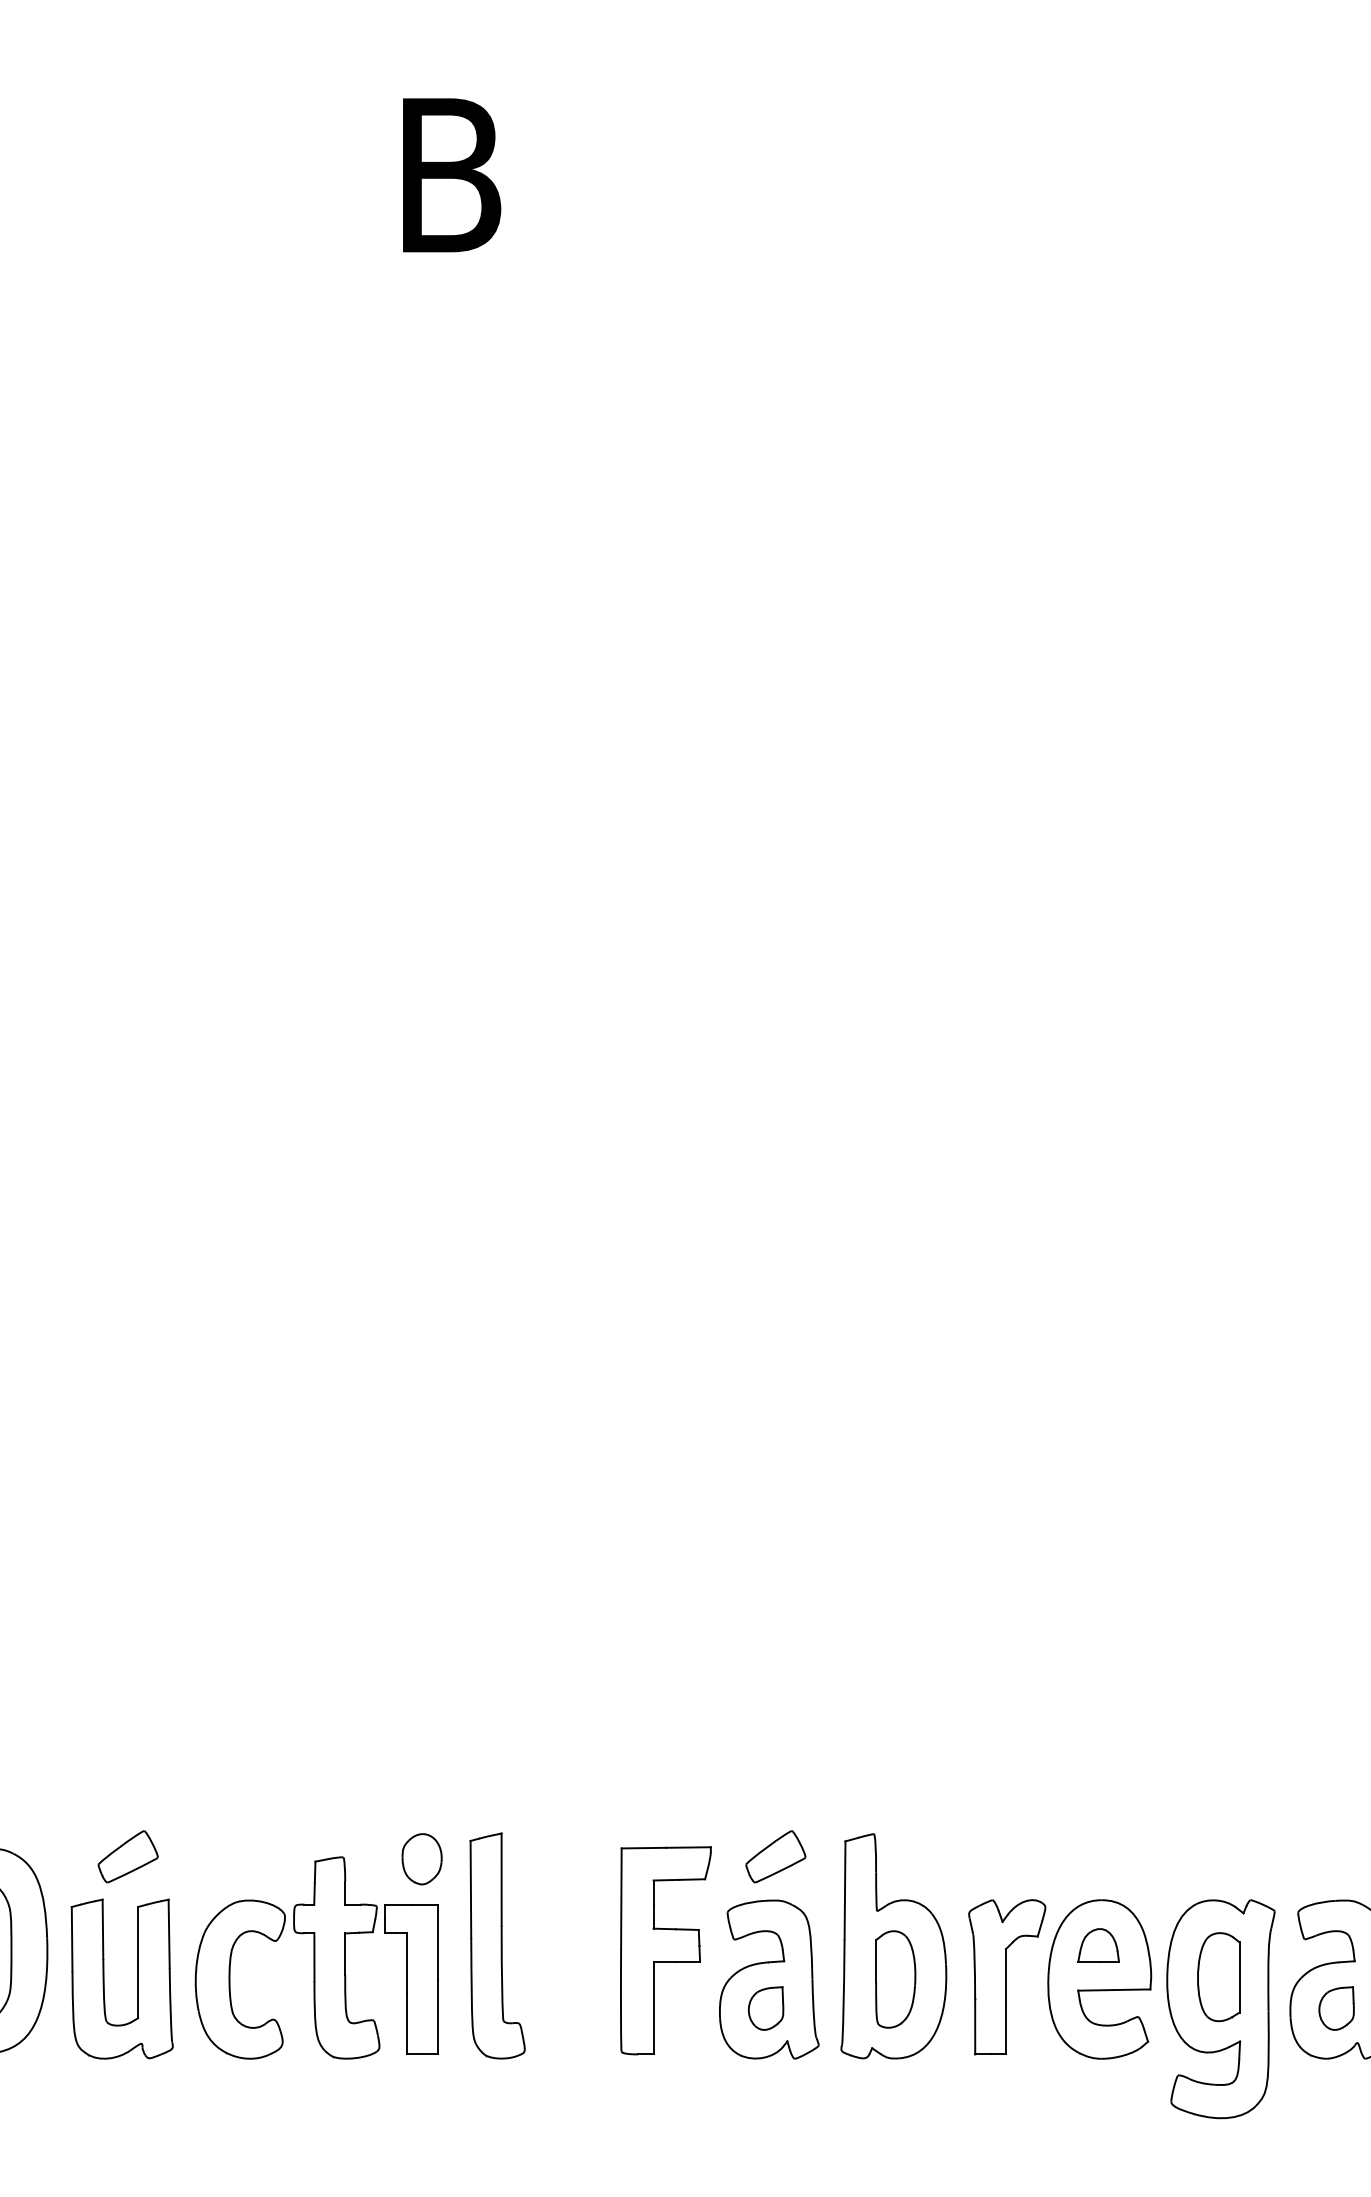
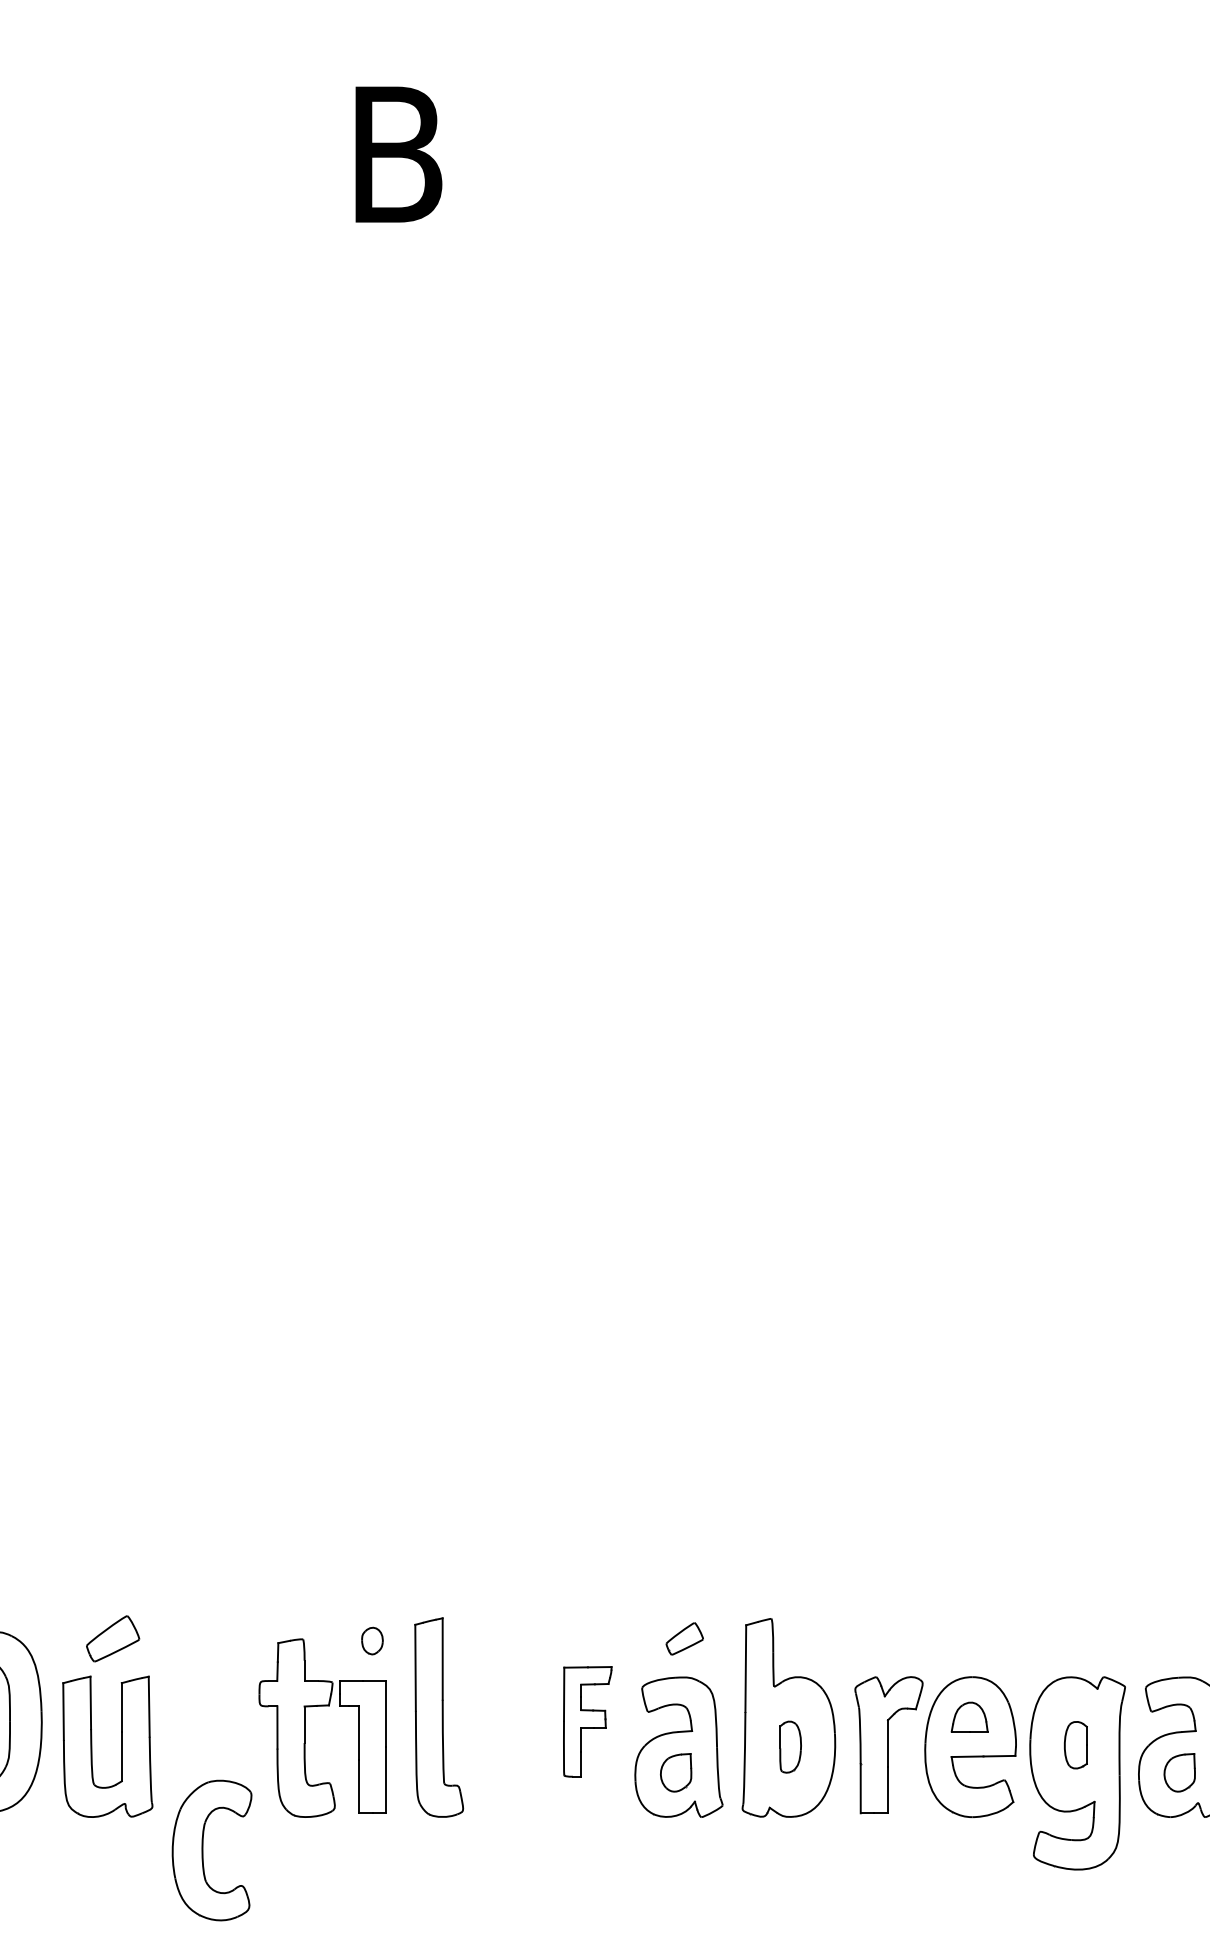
part: (775, 1856) -> (684, 1638), size x0.7
part: (421, 1859) -> (371, 1641), size x0.6
part: (665, 1950) -> (587, 1721), size x0.6
part: (1218, 1977) -> (1075, 1745), size x0.6
part: (230, 1979) -> (203, 1850), moved
part: (895, 1979) -> (790, 1747), size x0.6

